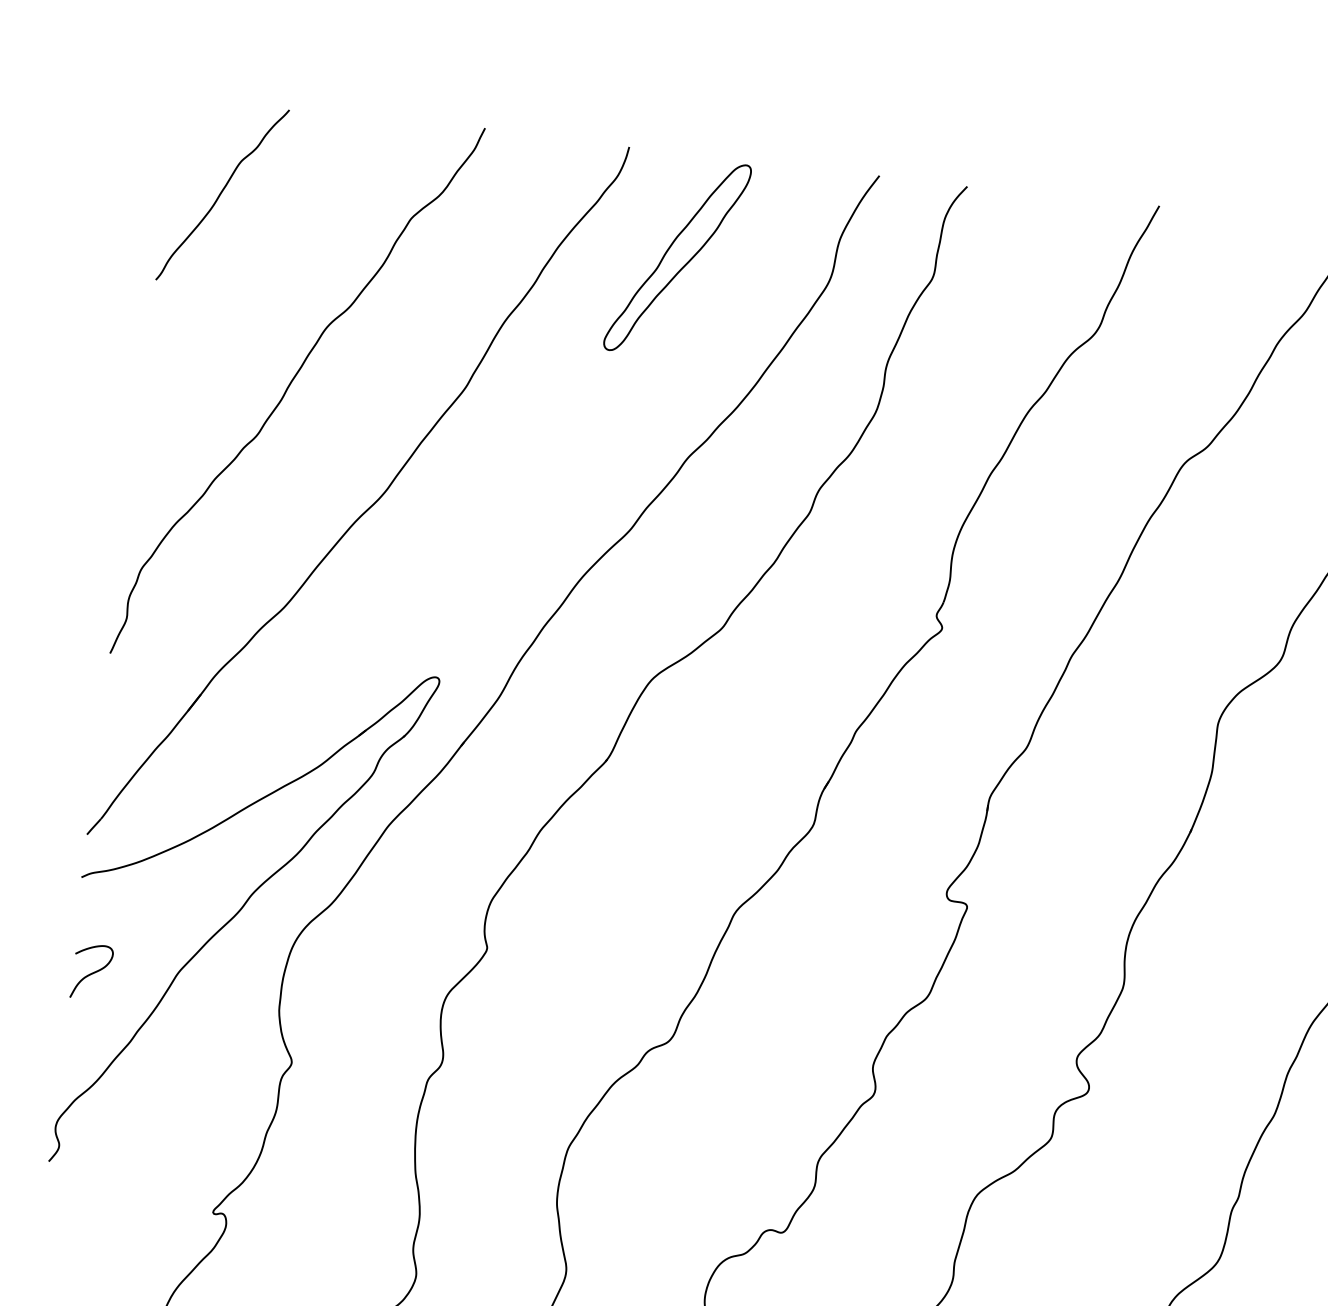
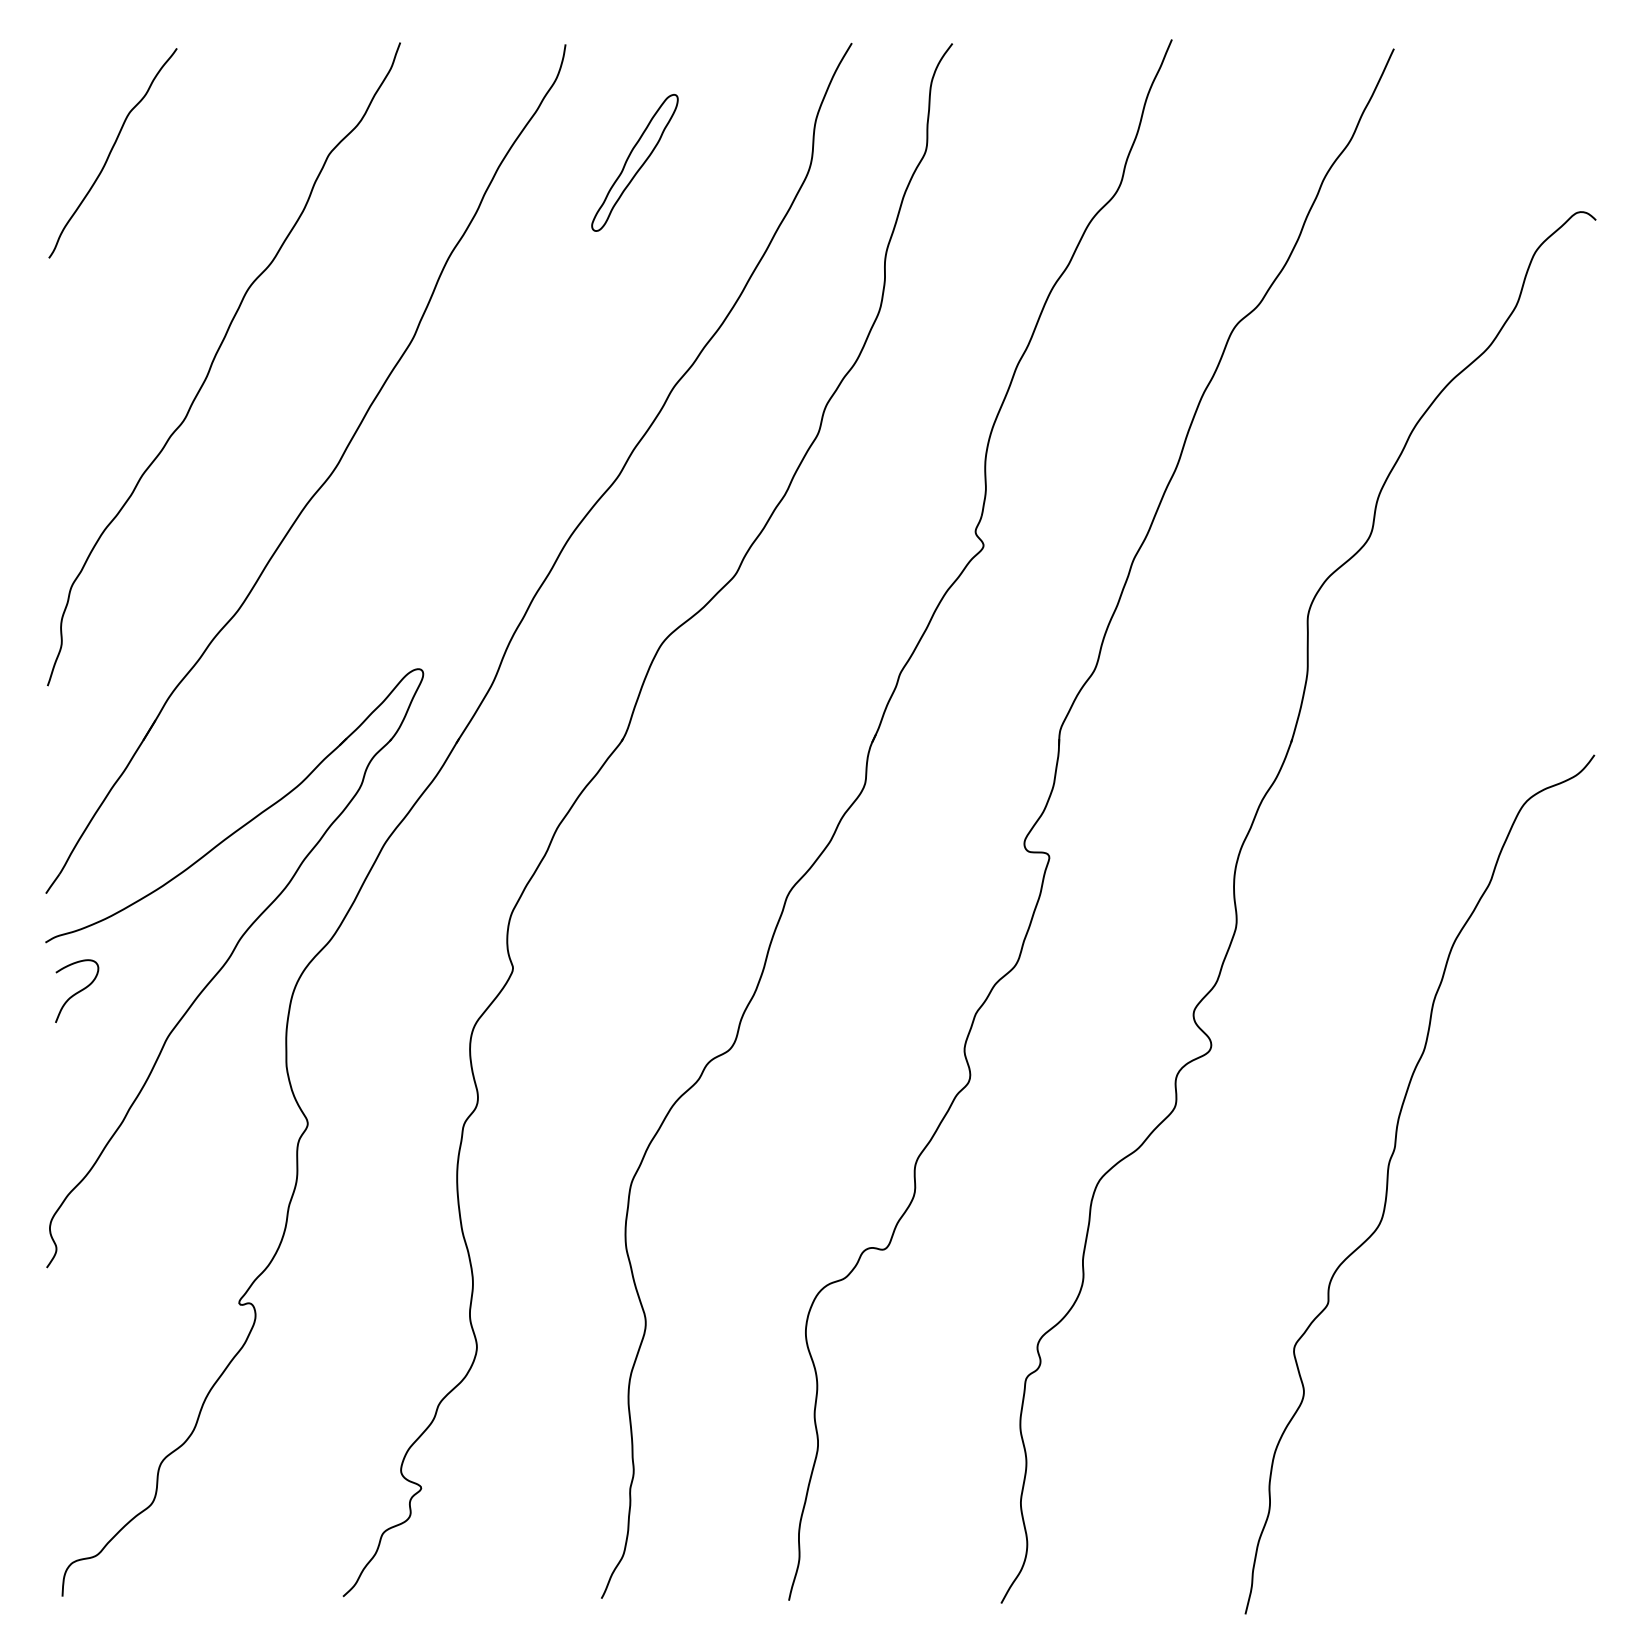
part: (677, 257) -> (634, 162), size x0.6
curve: (92, 972) -> (77, 991), moved

